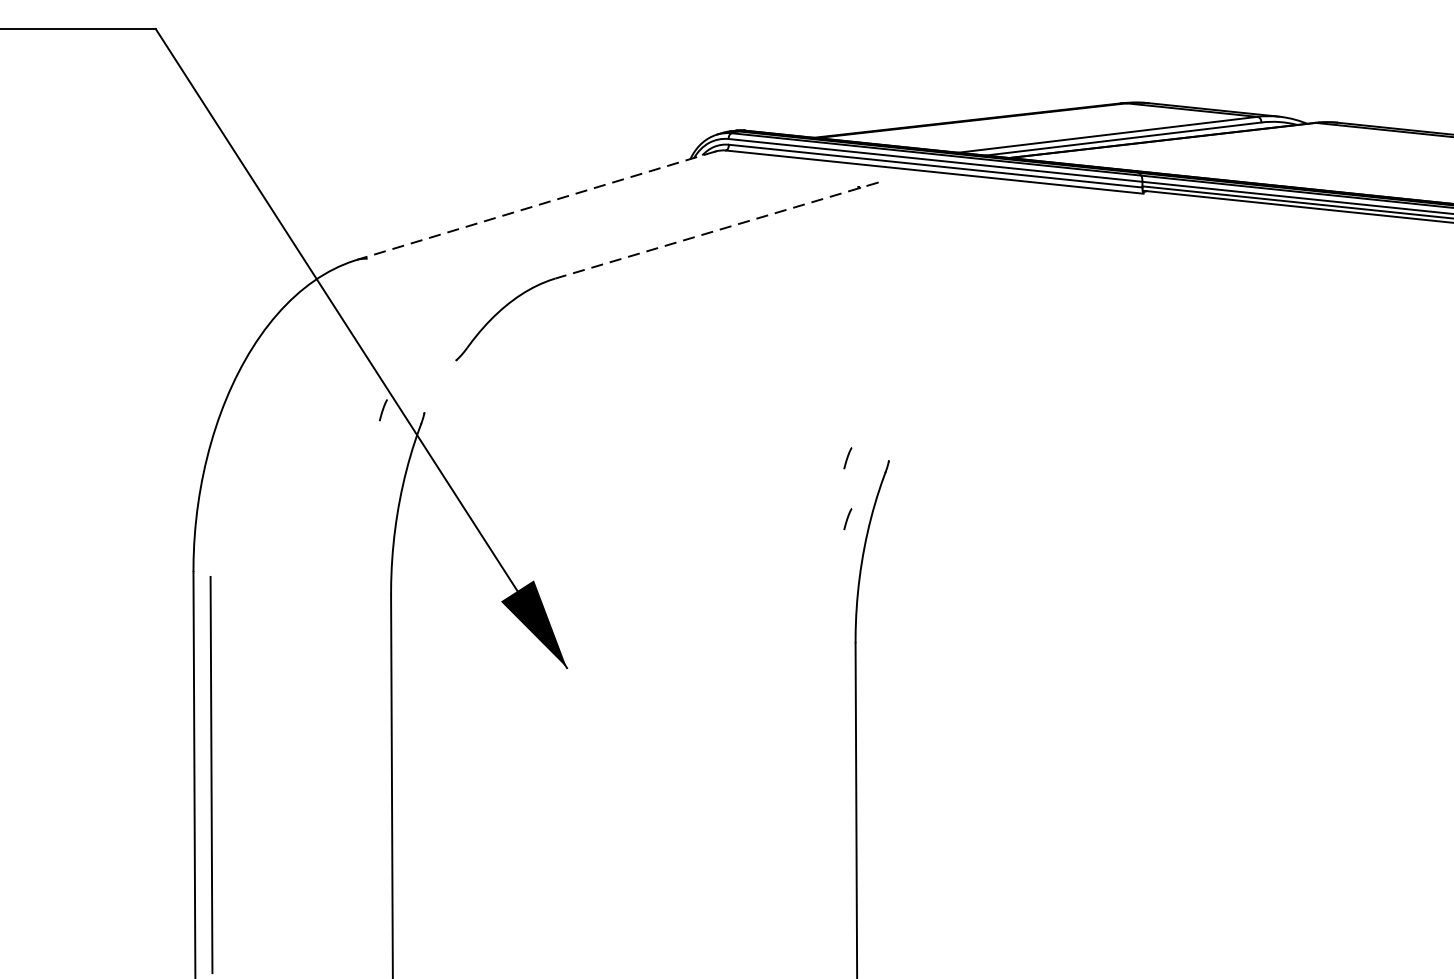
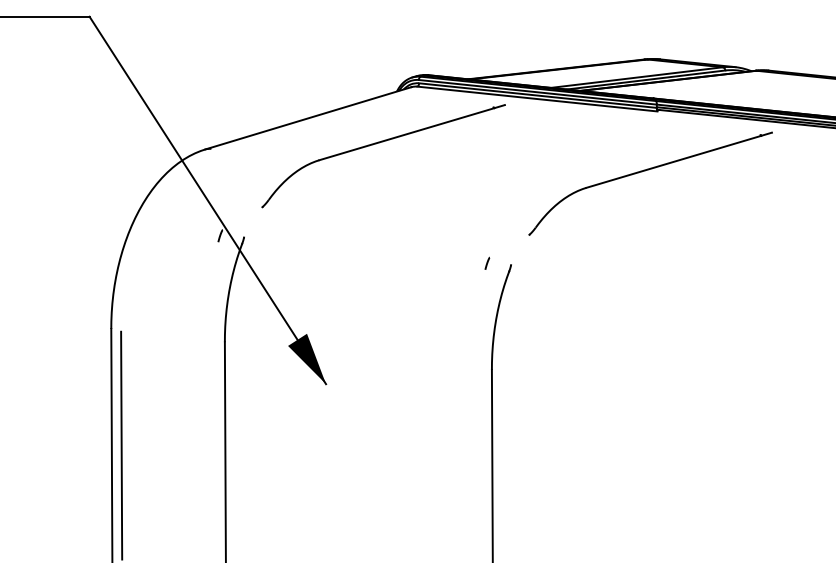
line: (536, 205) -> (308, 118), dashed -> solid
line: (717, 230) -> (412, 132), dashed -> solid
part: (1122, 298) -> (645, 171), added
curve: (847, 517) -> (487, 297), removed

